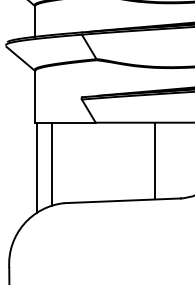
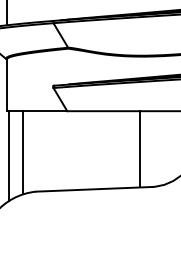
line: (155, 160) -> (140, 149), moved

